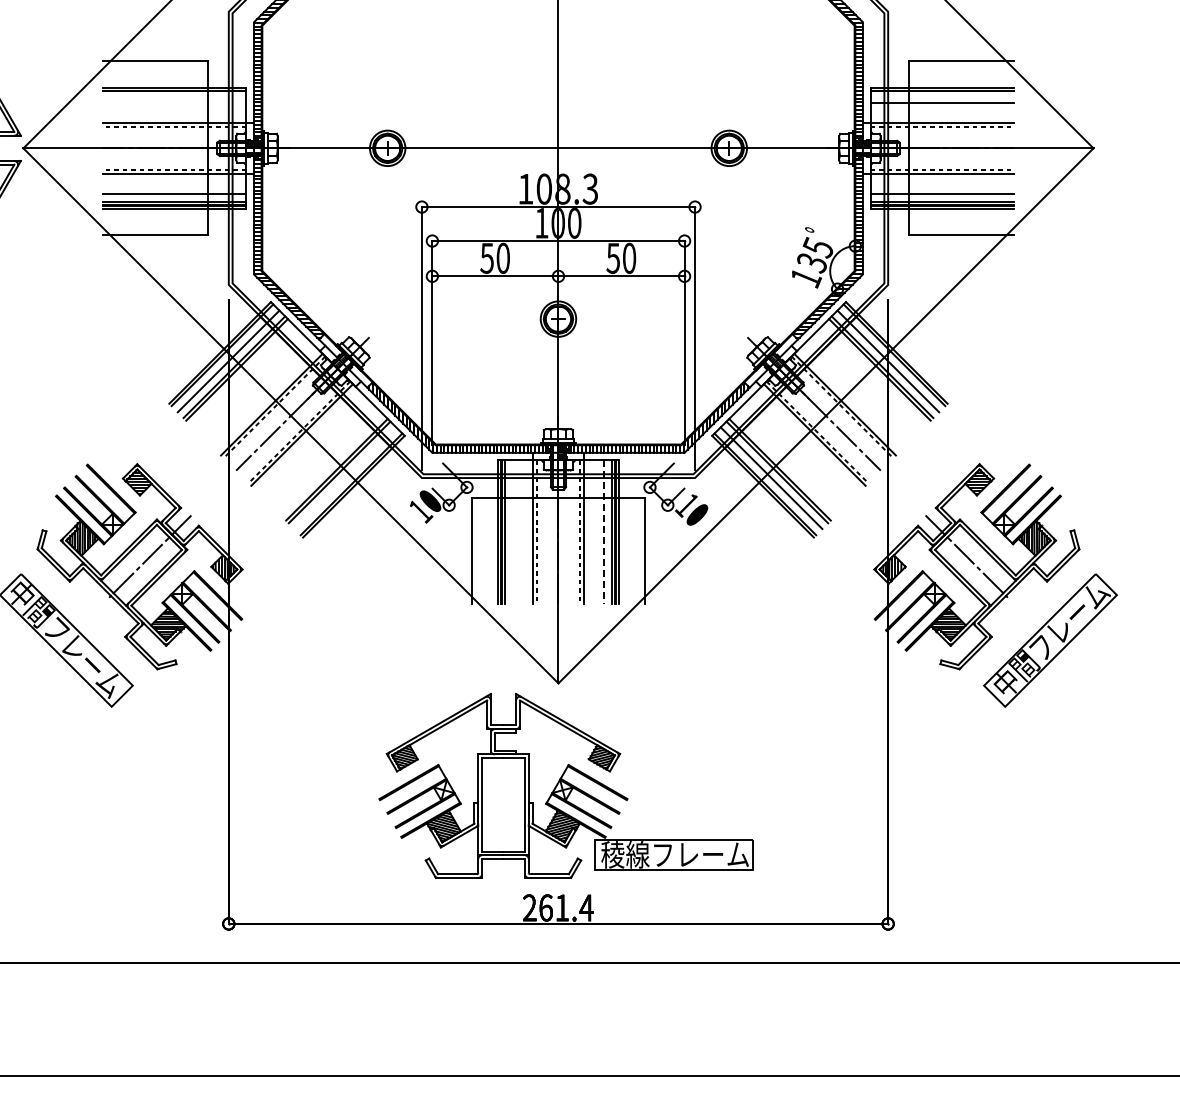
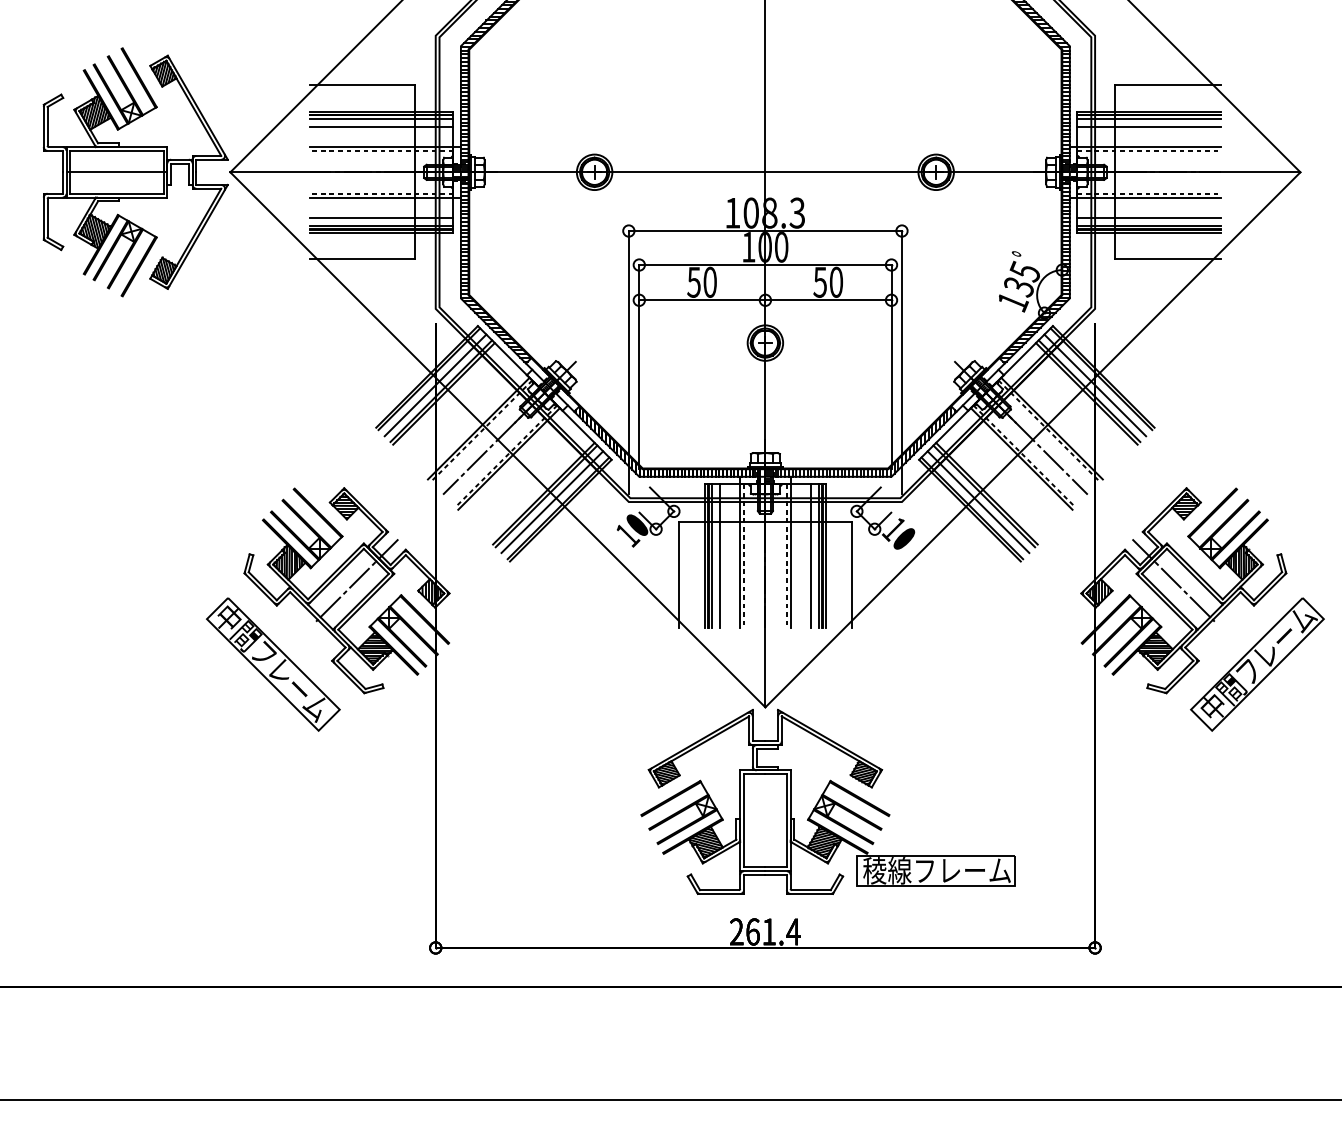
line: (174, 94) -> (381, 118), added
line: (942, 94) -> (1149, 118), added
line: (174, 102) -> (381, 126), added
line: (345, 478) -> (552, 502), added
line: (513, 532) -> (720, 556), added
line: (603, 532) -> (810, 556), dashed -> solid
part: (565, 785) -> (827, 801), moved

